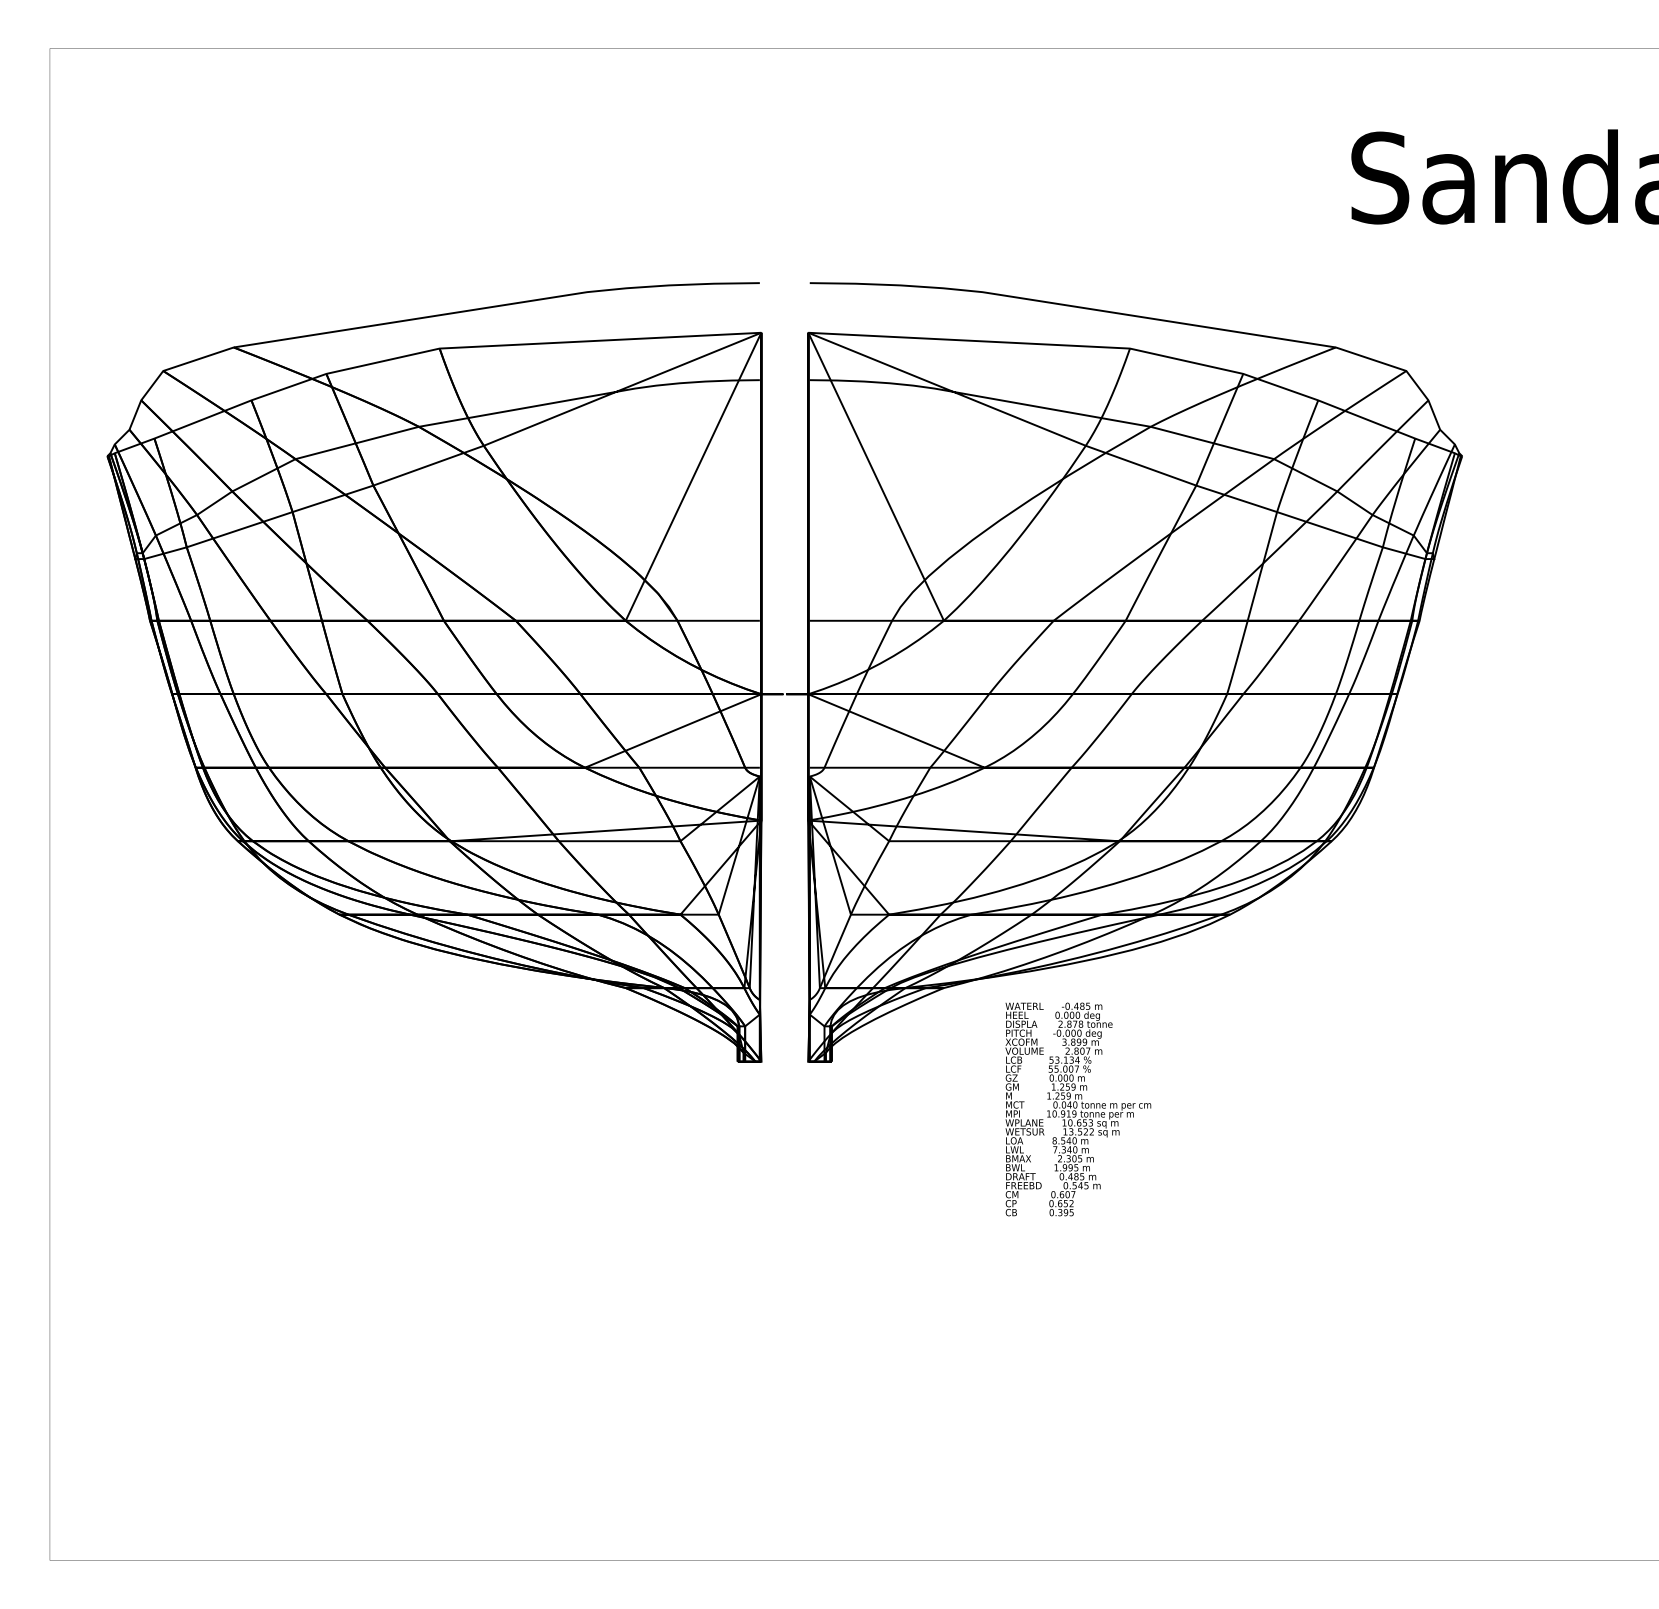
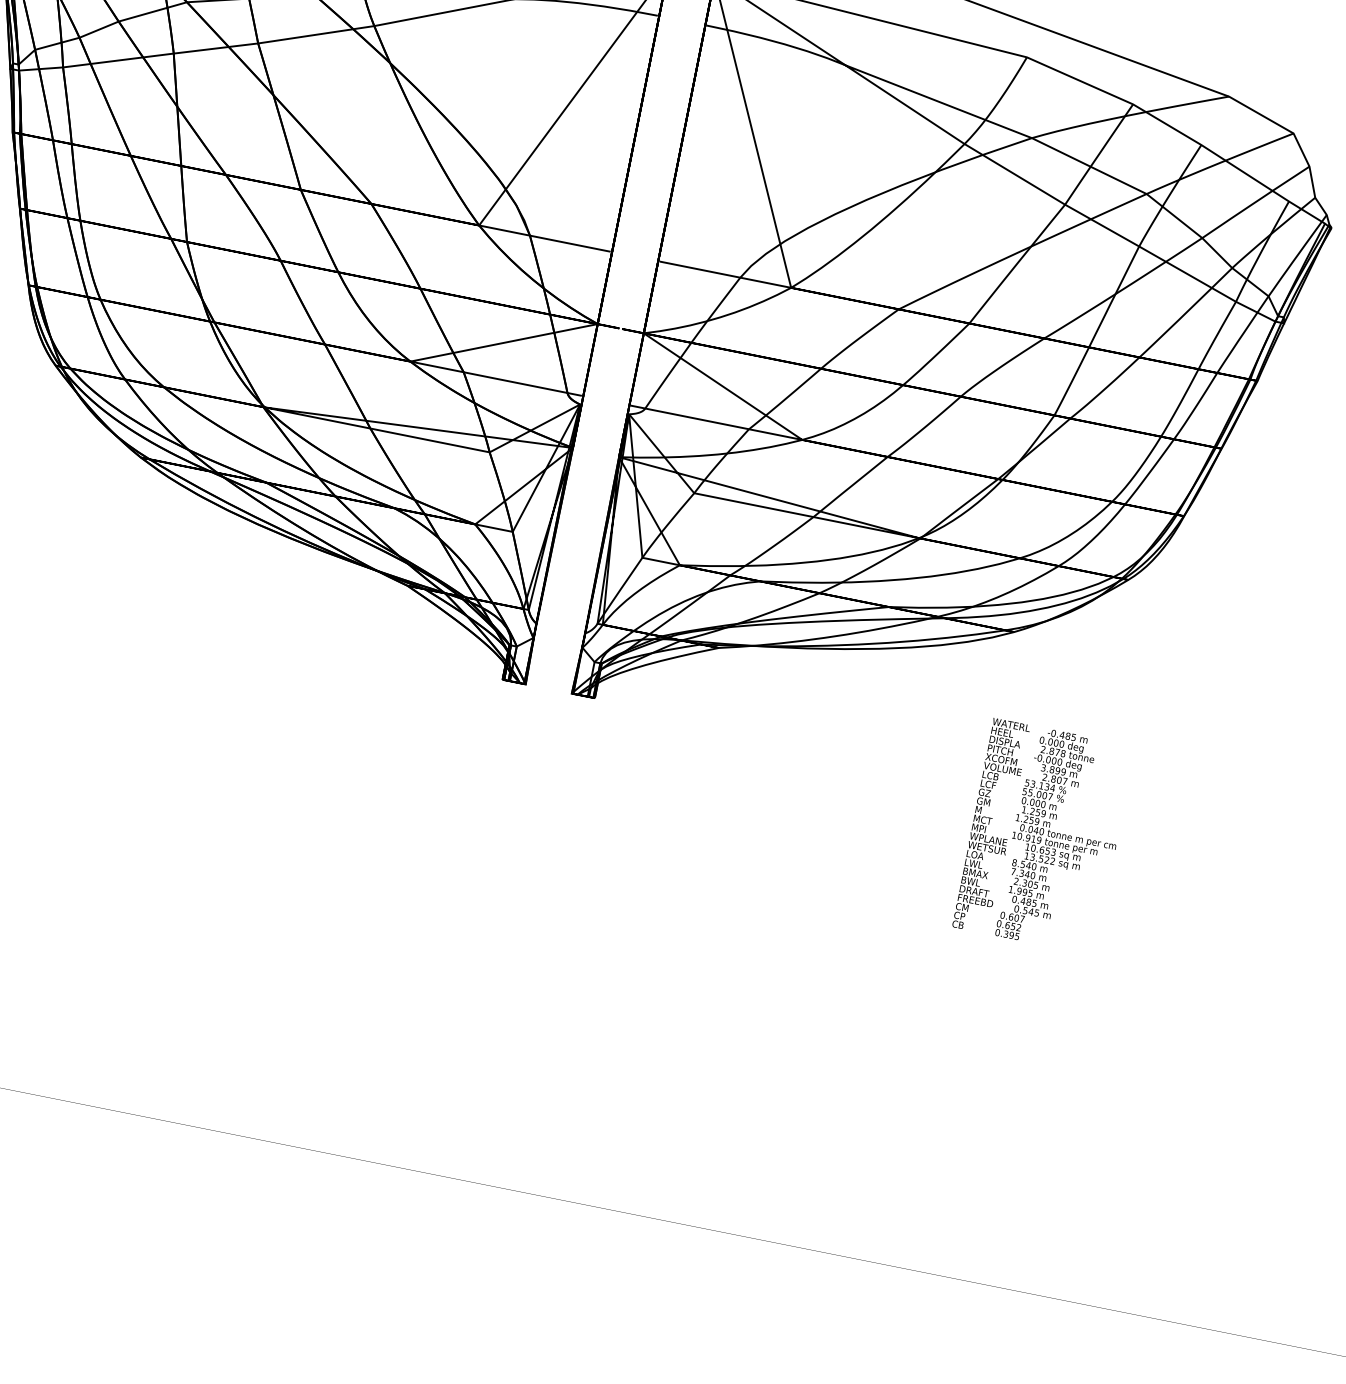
text: (1078, 1109) -> (1044, 836), moved

